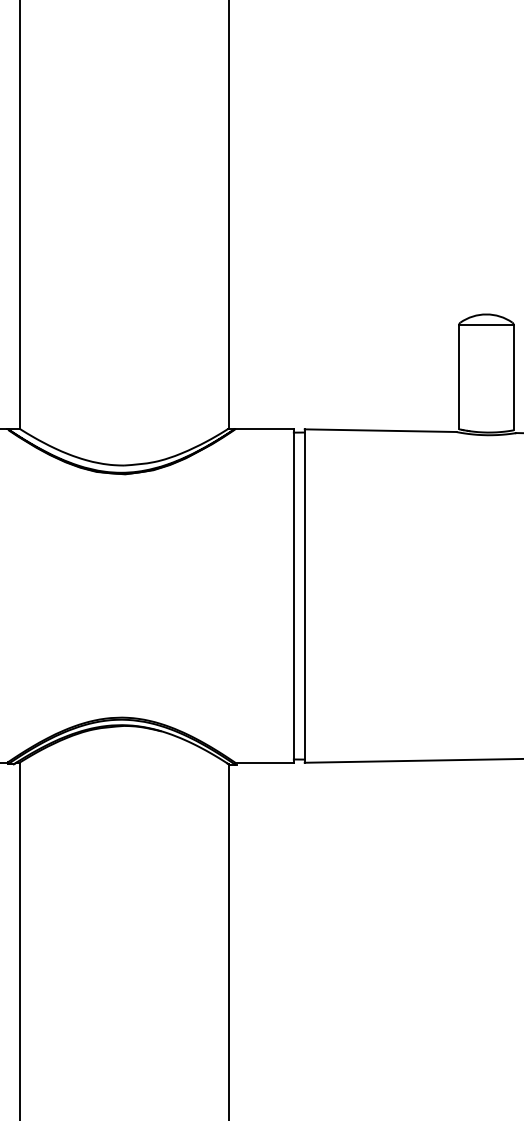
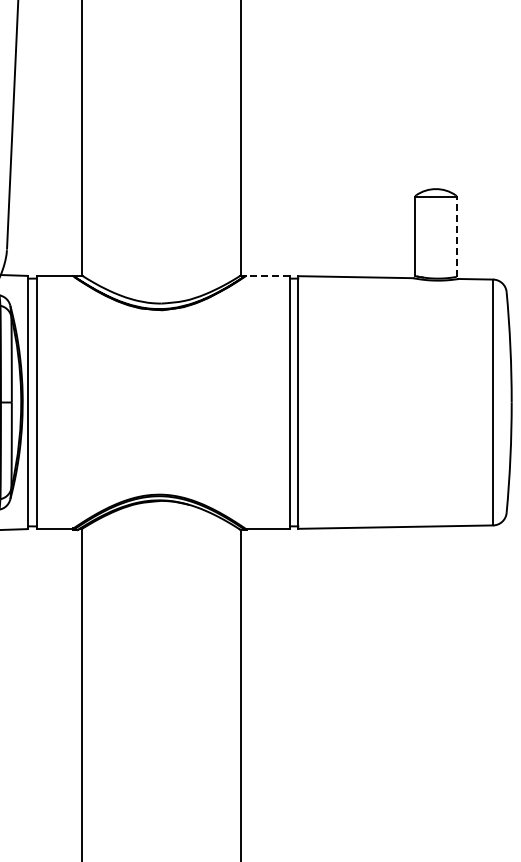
line: (513, 378) -> (456, 237), solid -> dashed
line: (264, 429) -> (267, 276), solid -> dashed

